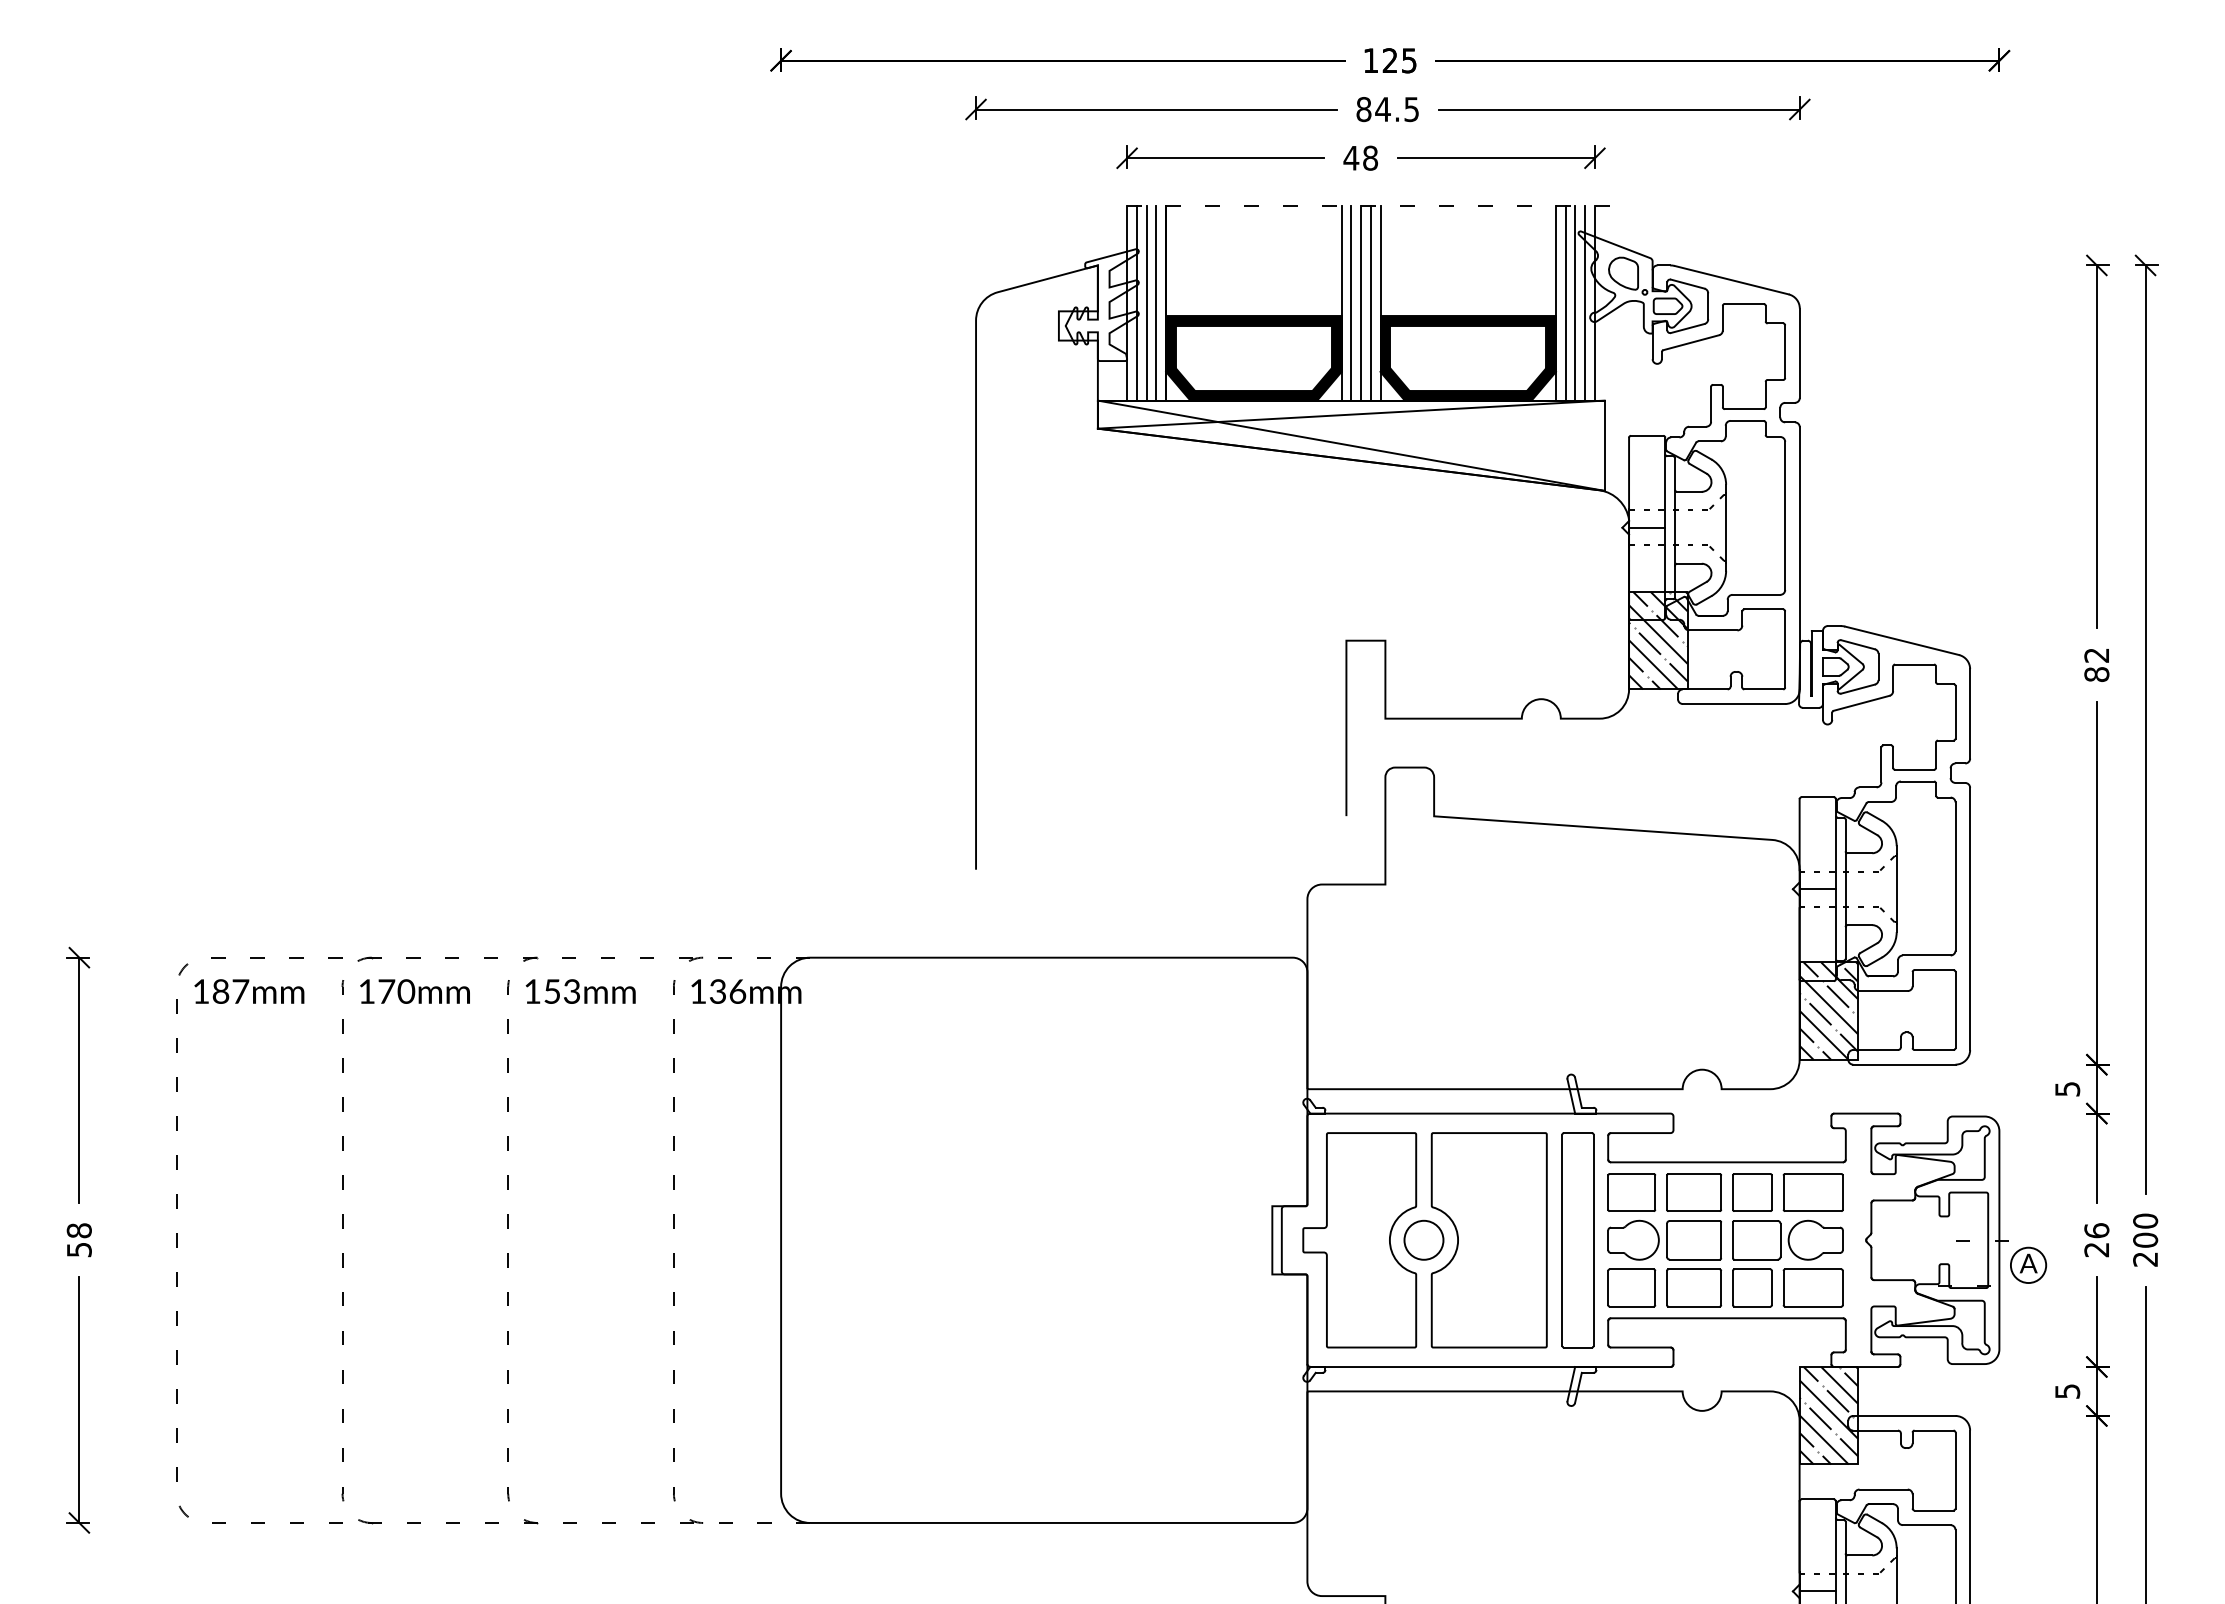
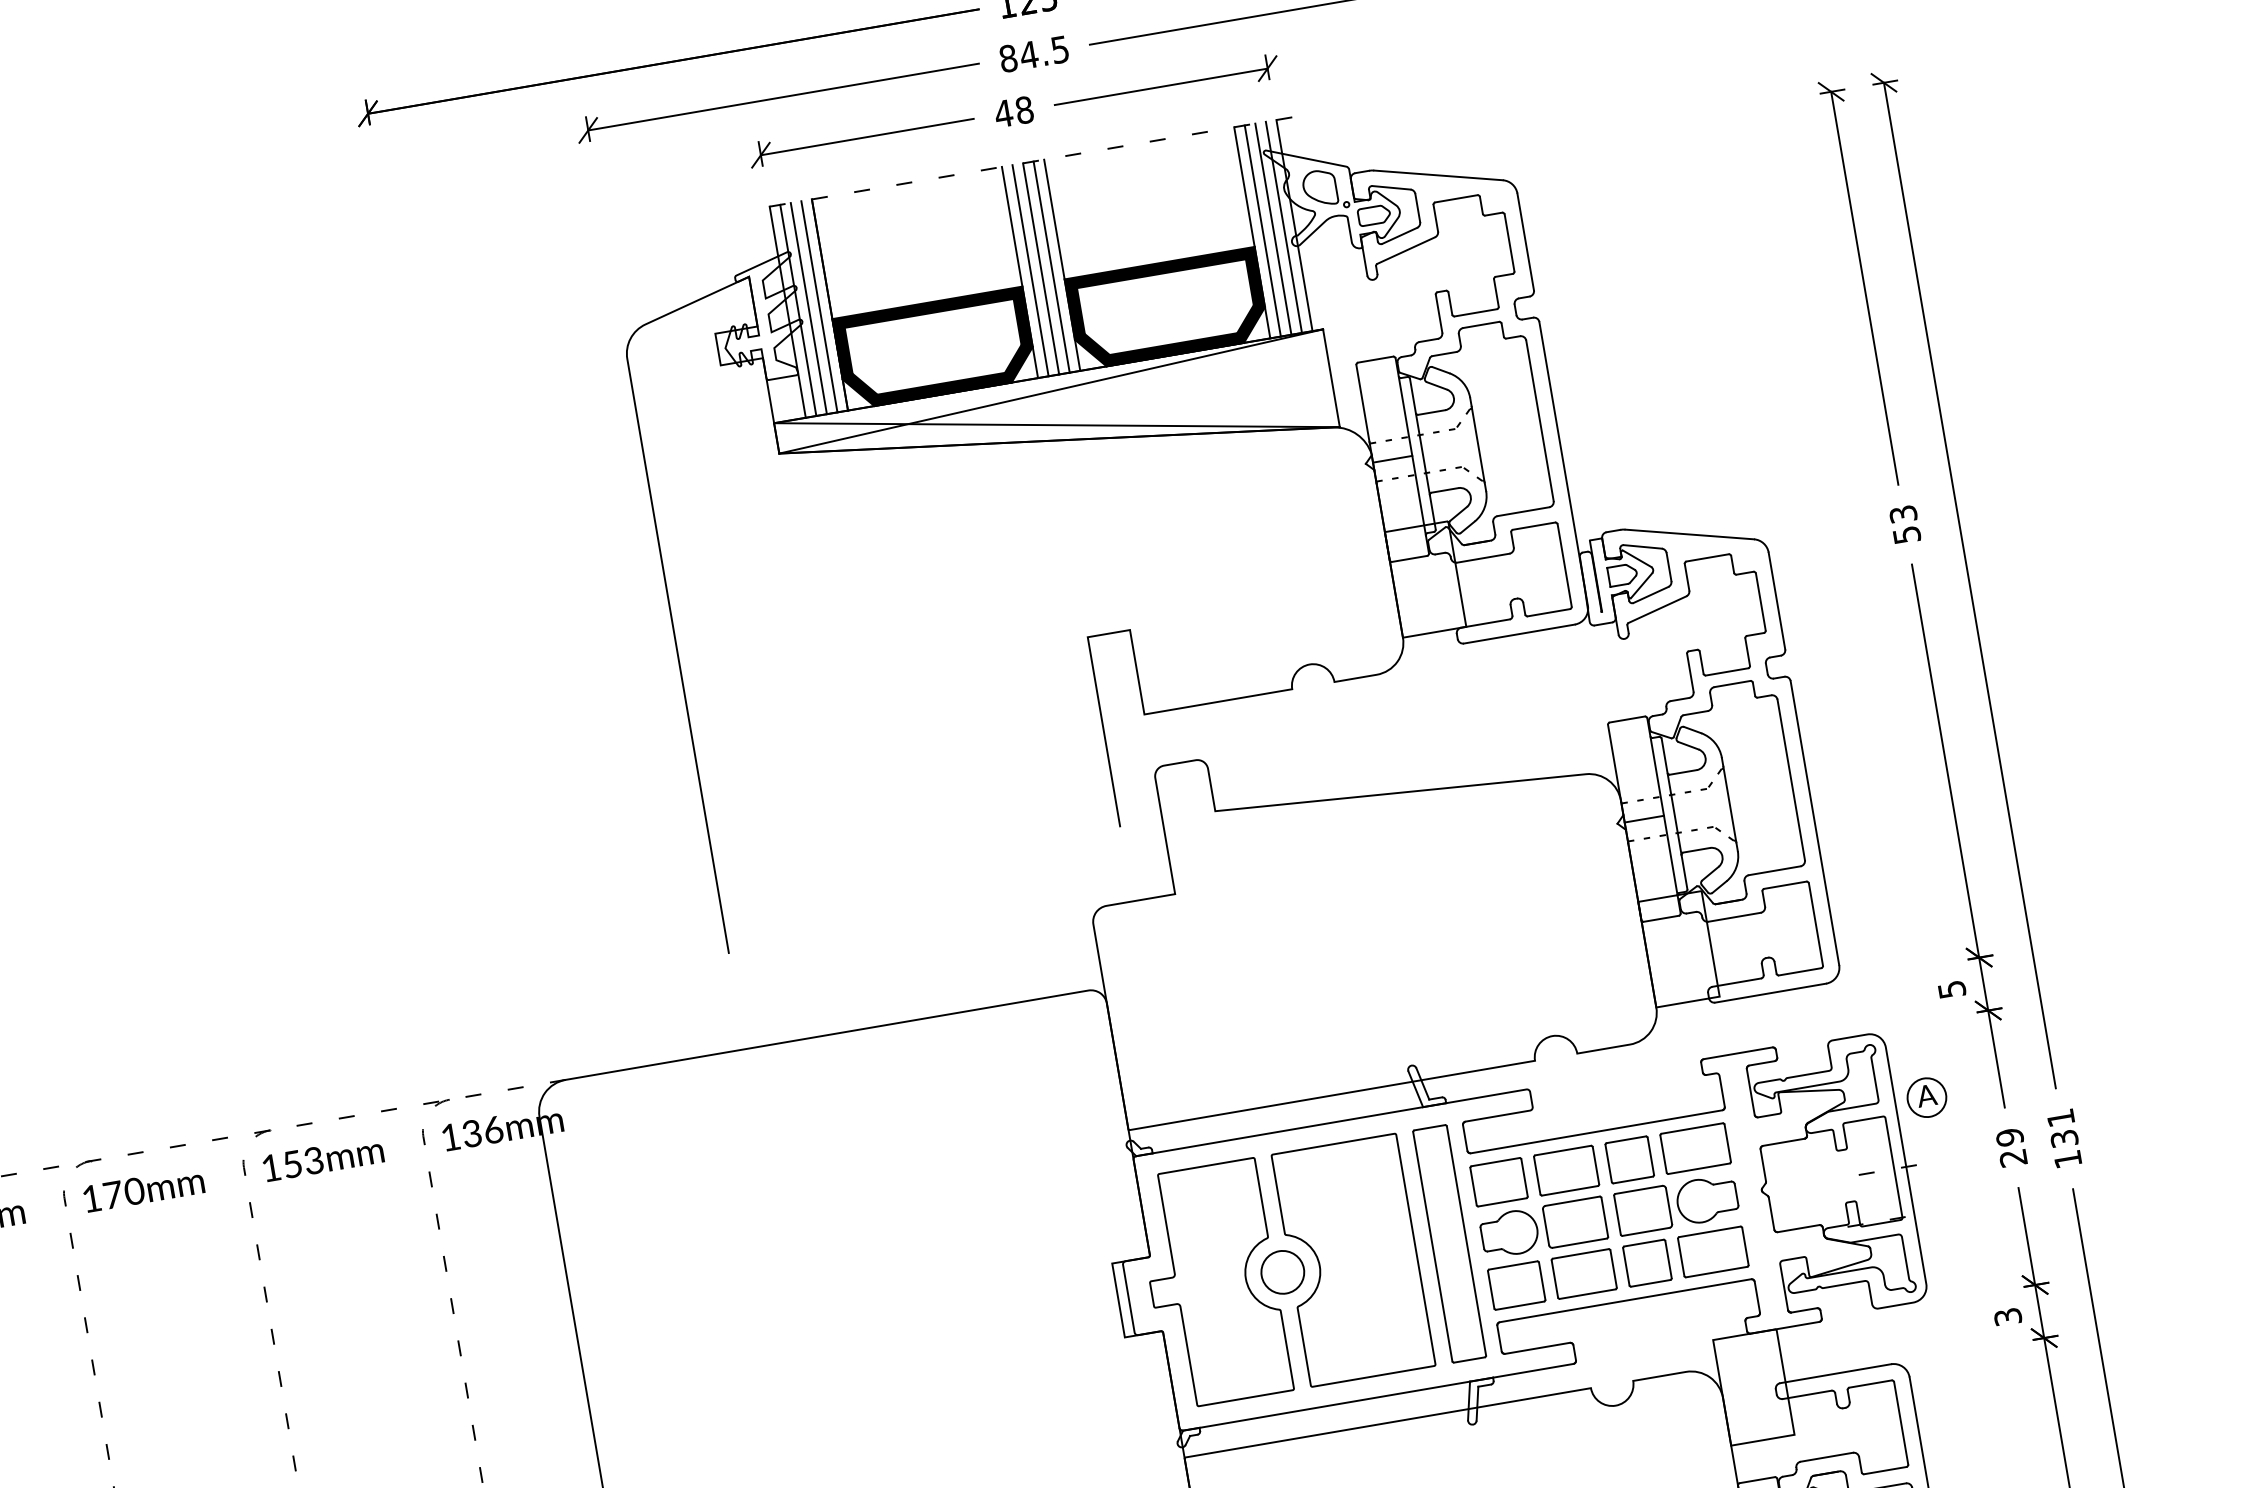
hatch: (1658, 640) -> (1425, 579), removed
text: (2096, 664) -> (1904, 524), 82 -> 53
hatch: (1828, 1010) -> (1678, 948), removed
text: (2096, 1230) -> (2009, 1137), 26 -> 29
text: (2145, 1239) -> (2064, 1137), 200 -> 131
part: (2028, 1264) -> (1926, 1096), moved
text: (2067, 1391) -> (2007, 1317), 5 -> 3
hatch: (1828, 1415) -> (1753, 1387), removed

